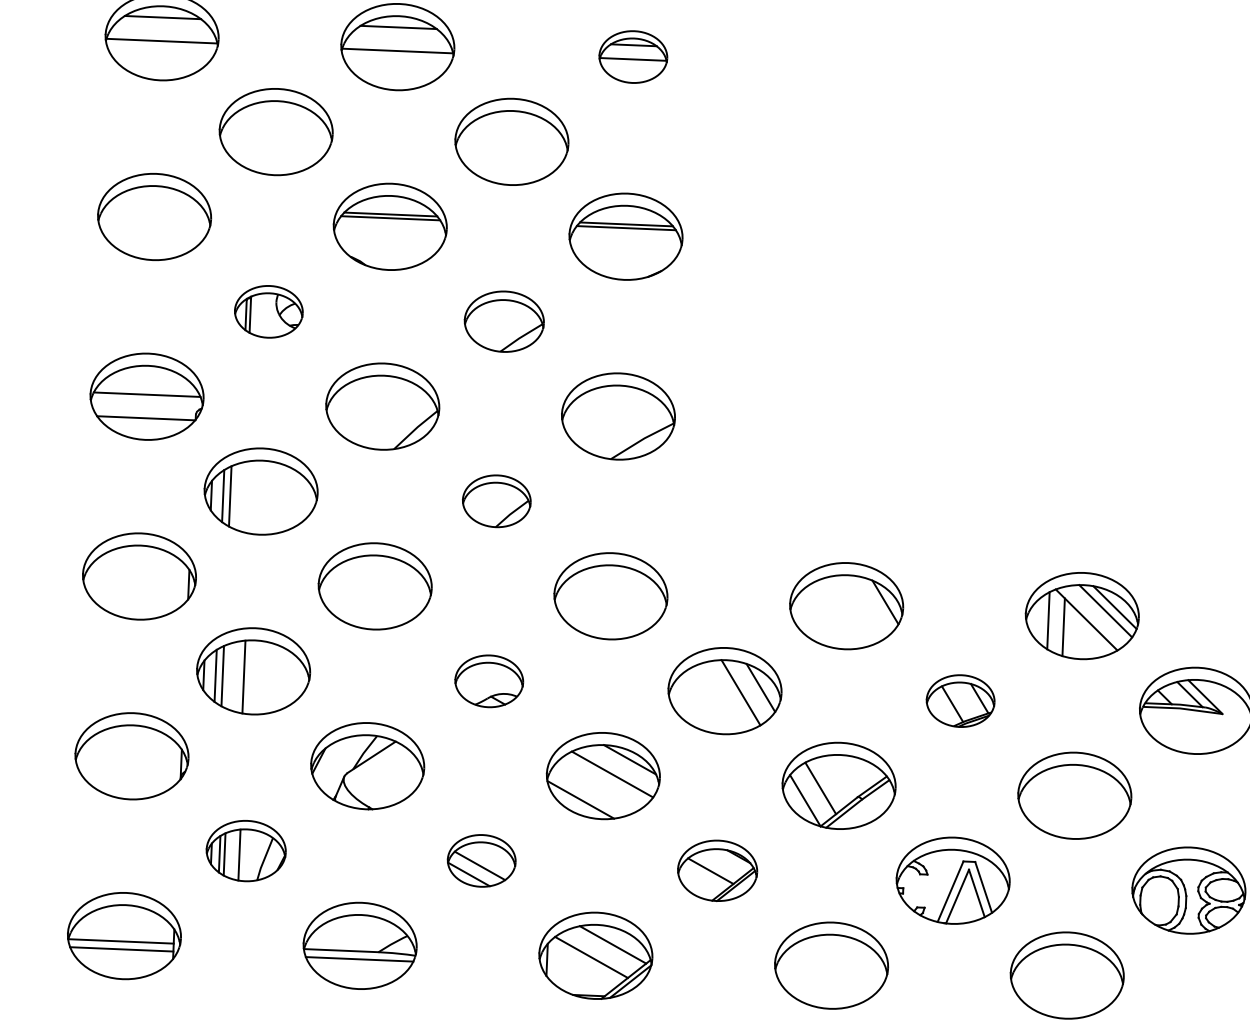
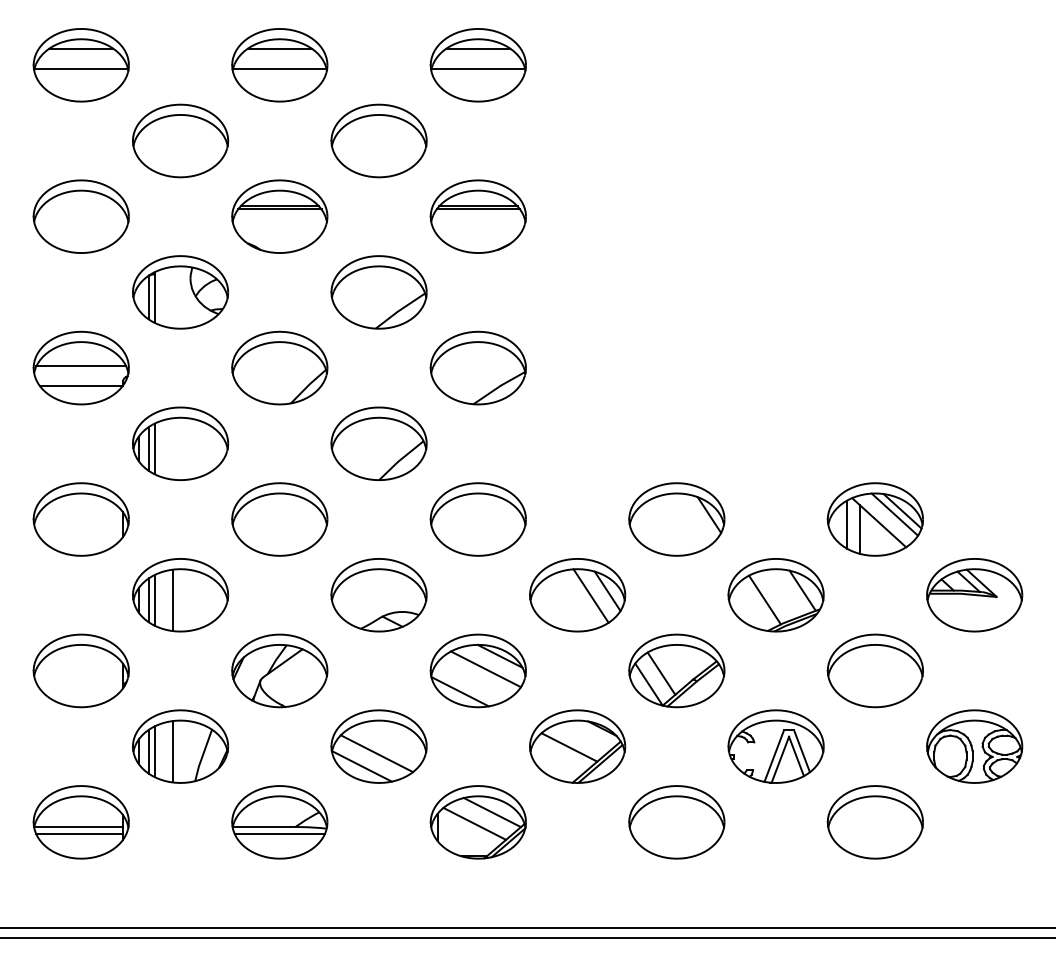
part: (632, 57) -> (477, 65), size x1.67
part: (268, 311) -> (180, 292), size x1.67
part: (503, 321) -> (378, 292), size x1.43
part: (496, 501) -> (378, 443), size x1.67
part: (488, 681) -> (378, 595), size x1.67
part: (959, 701) -> (775, 595), size x1.67
part: (246, 850) -> (180, 746), size x1.43
part: (481, 860) -> (378, 746), size x1.67
part: (717, 870) -> (577, 746), size x1.43

